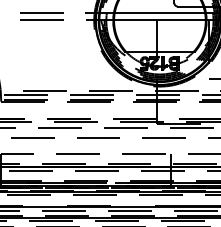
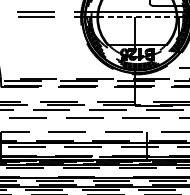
line: (159, 19) -> (137, 16), solid -> dashed

